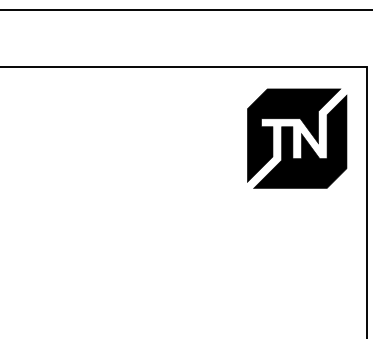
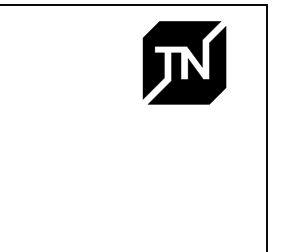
part: (297, 138) -> (184, 62), moved

